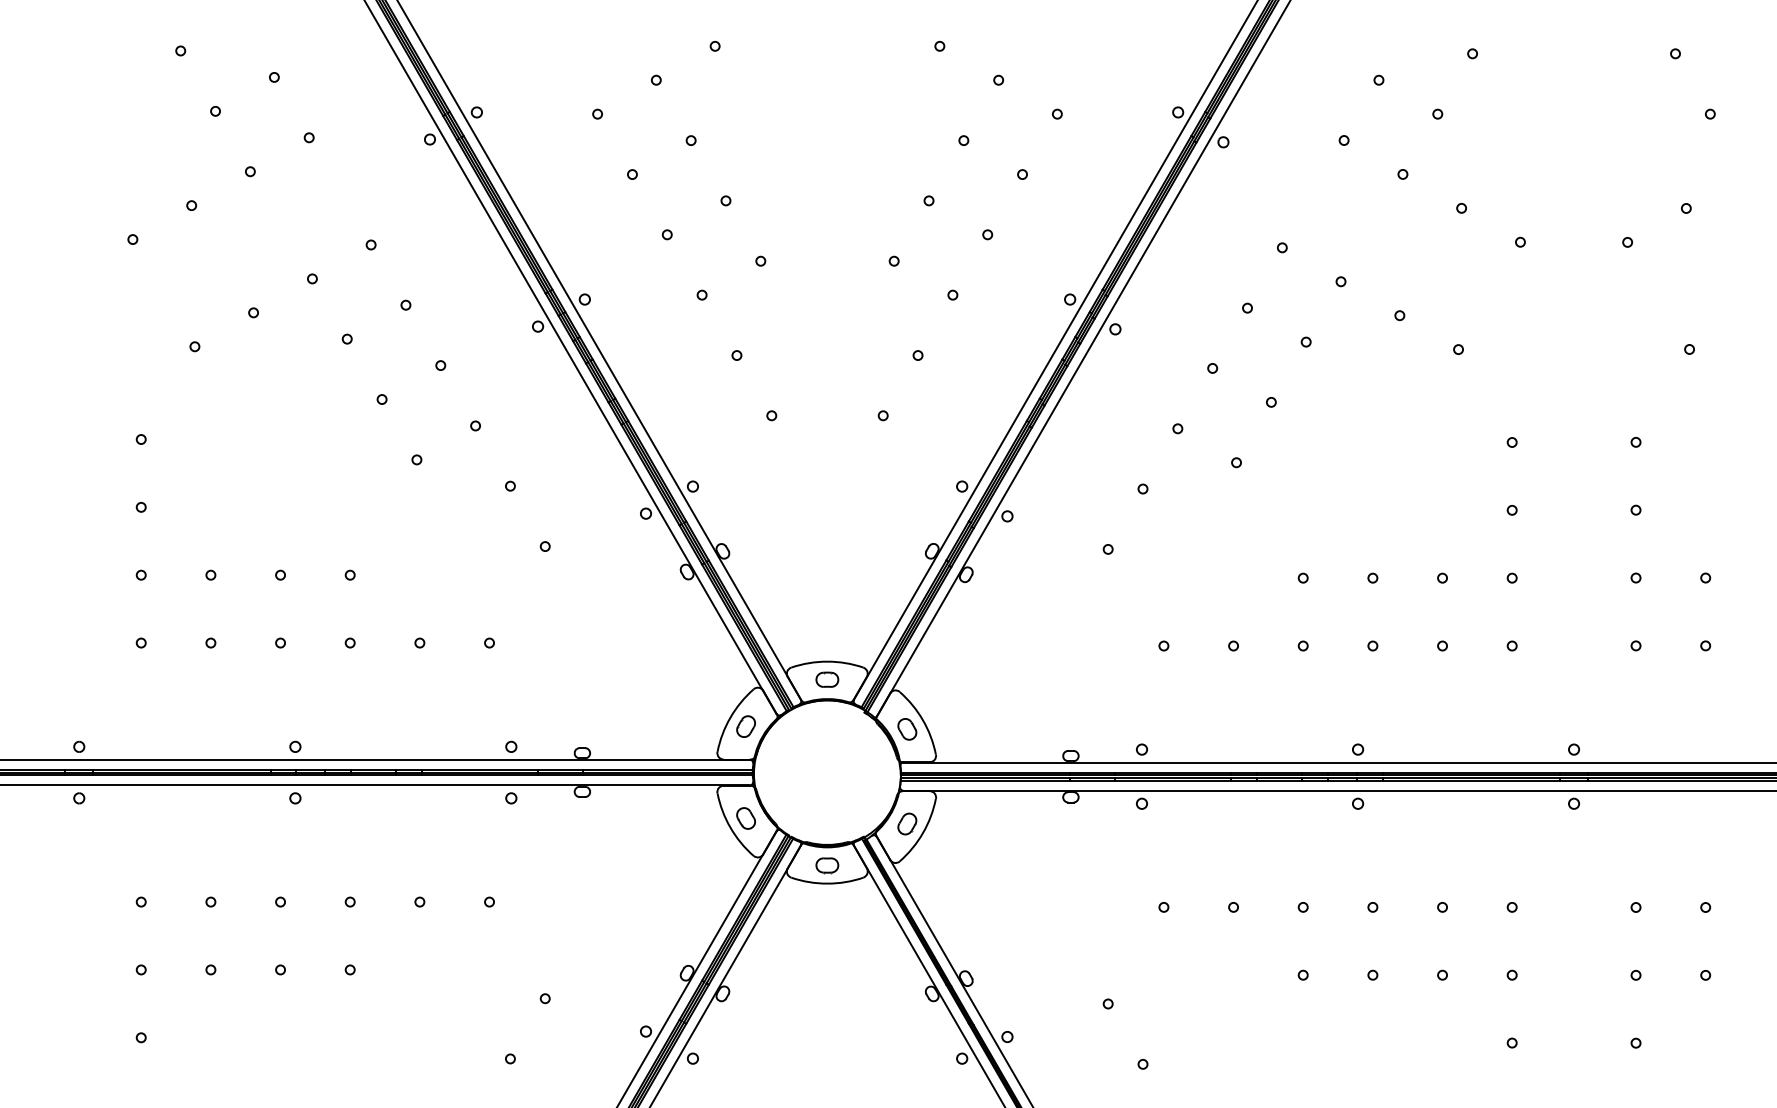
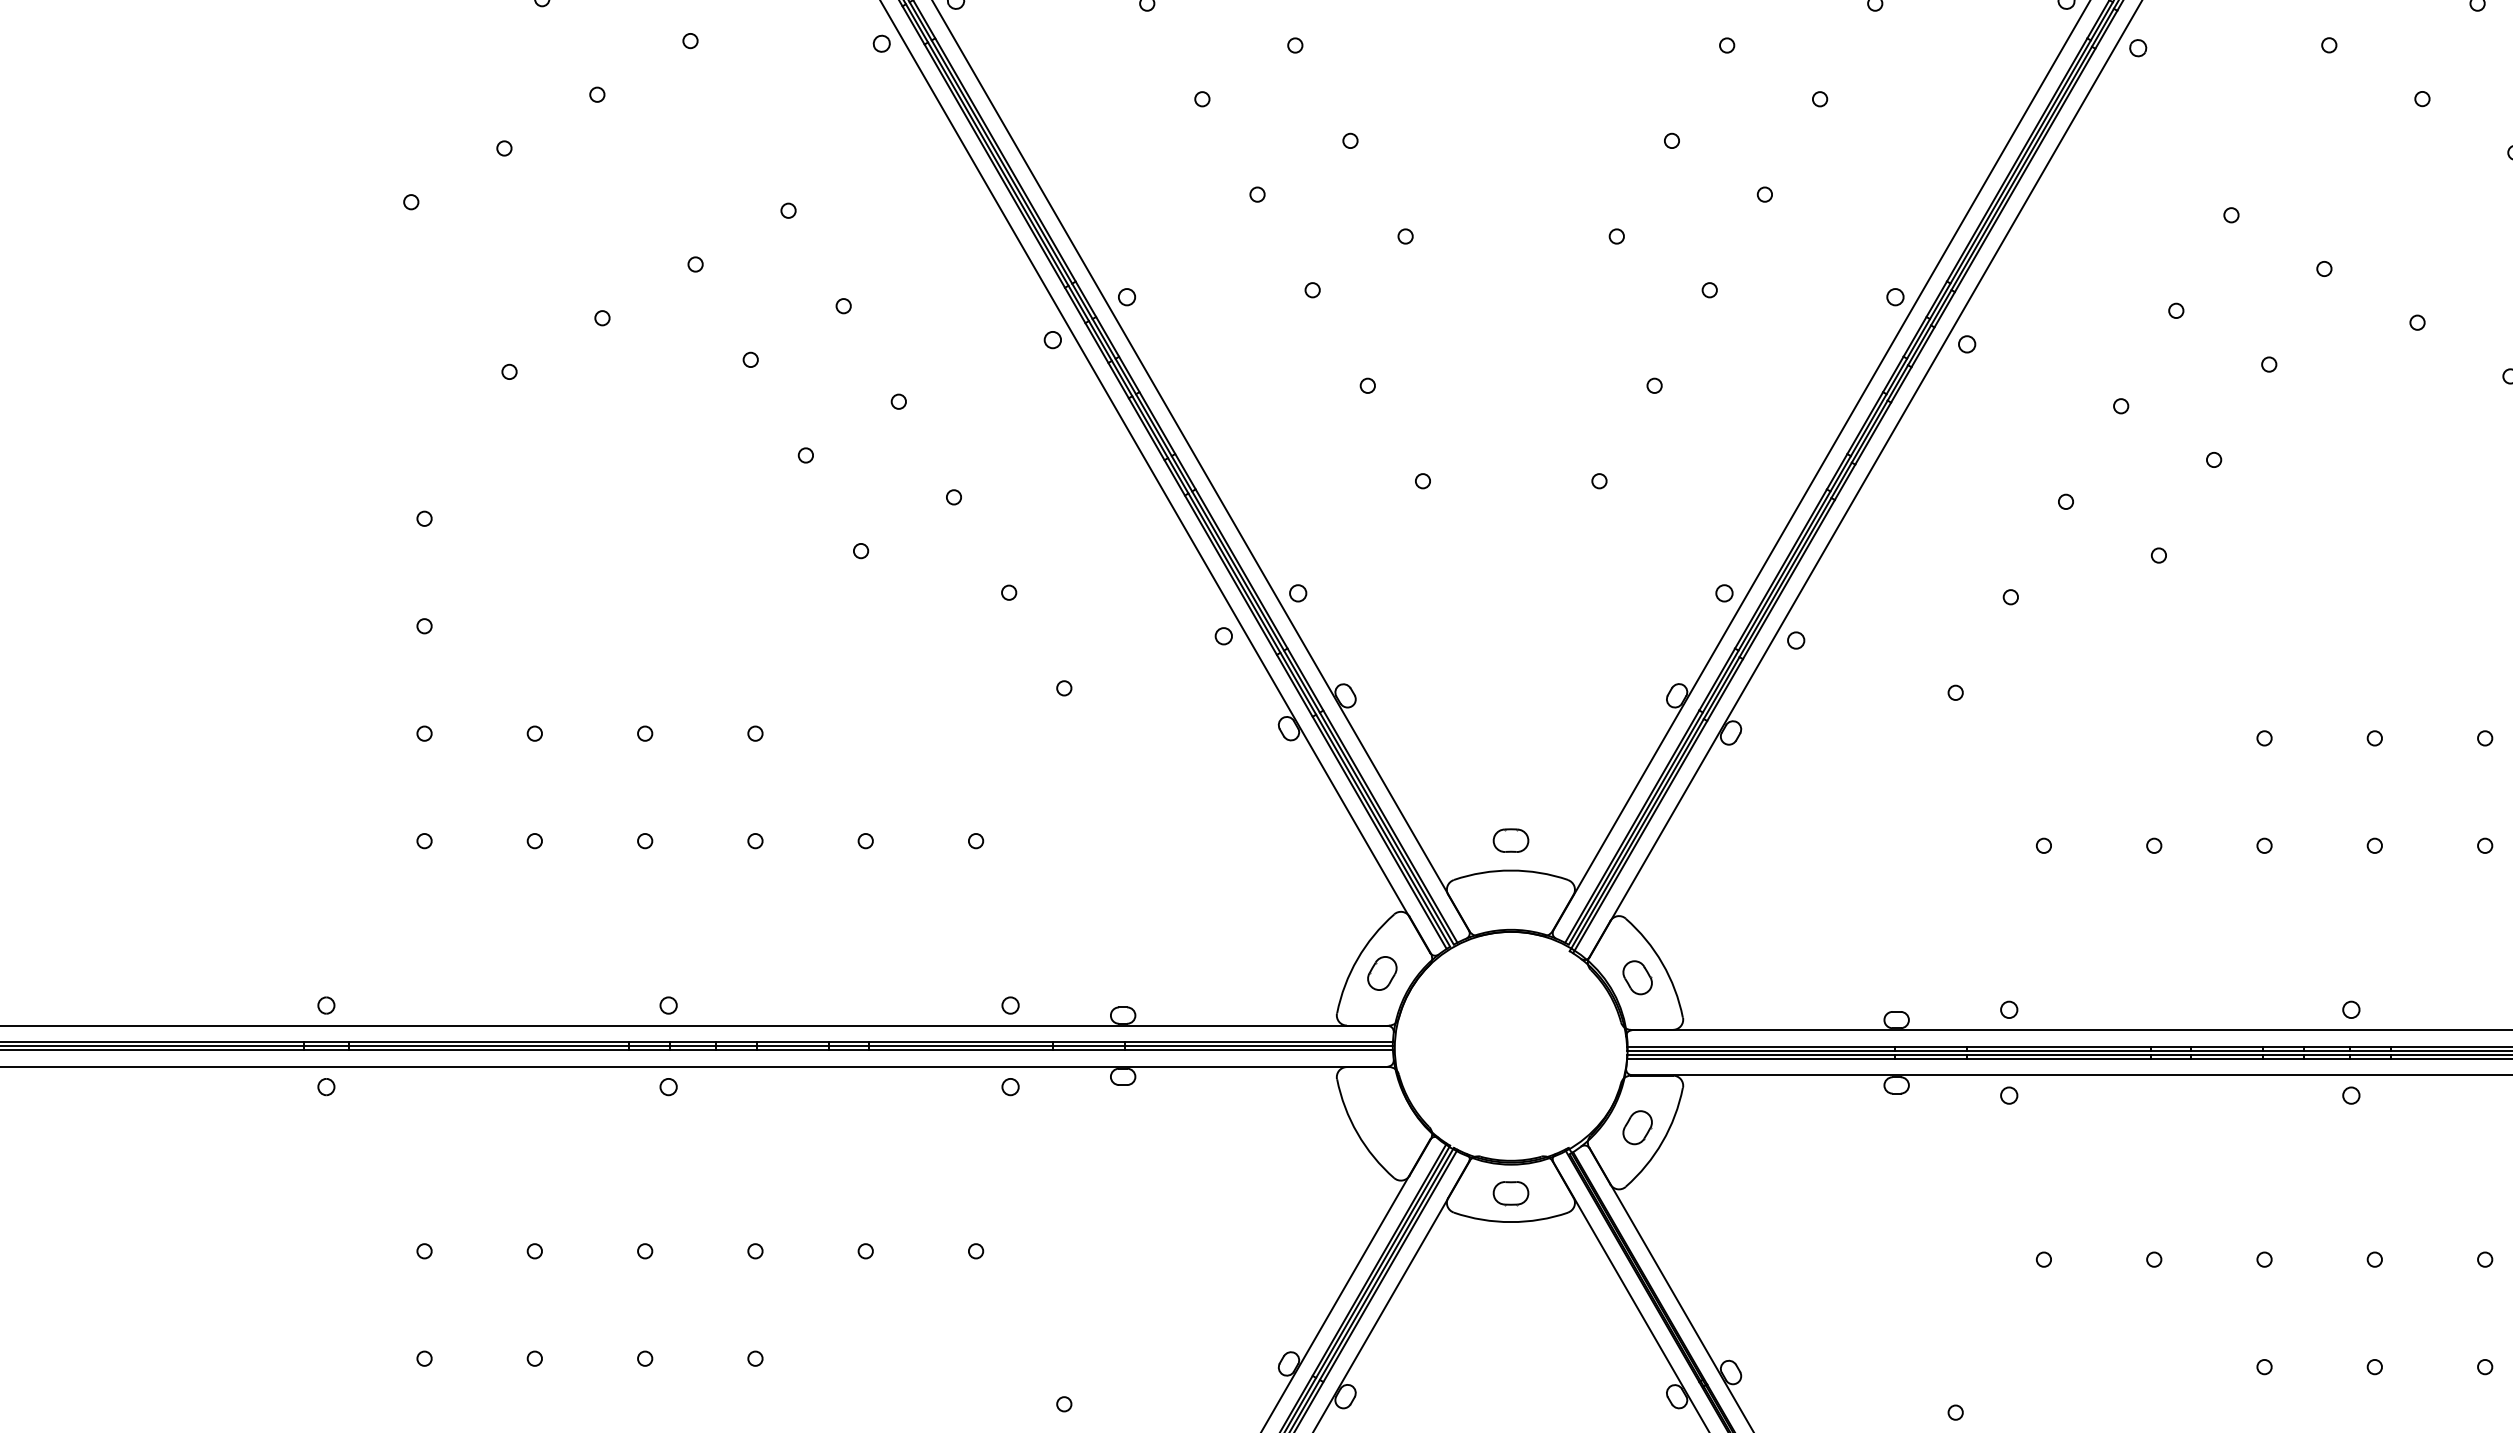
part: (827, 679) -> (1511, 840), moved
part: (745, 818) -> (1381, 1118), removed

